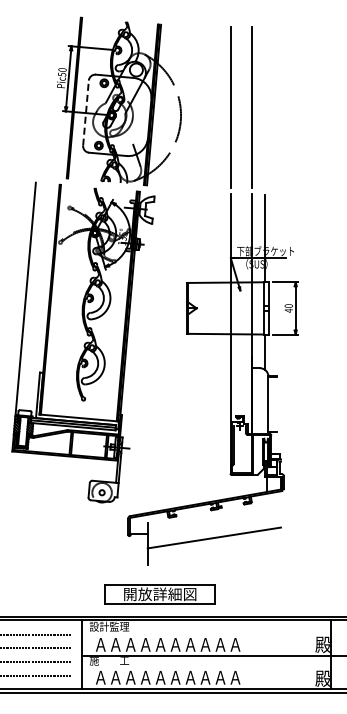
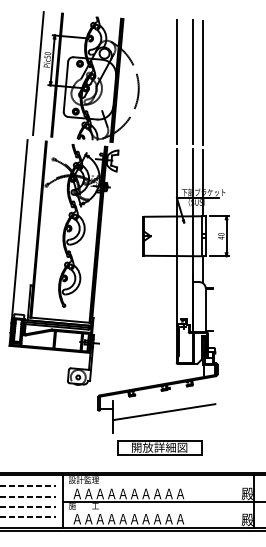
line: (49, 95) -> (38, 73), added
line: (265, 107) -> (203, 82), added
line: (86, 113) -> (66, 86), dashed -> solid
part: (159, 594) -> (159, 447), moved

